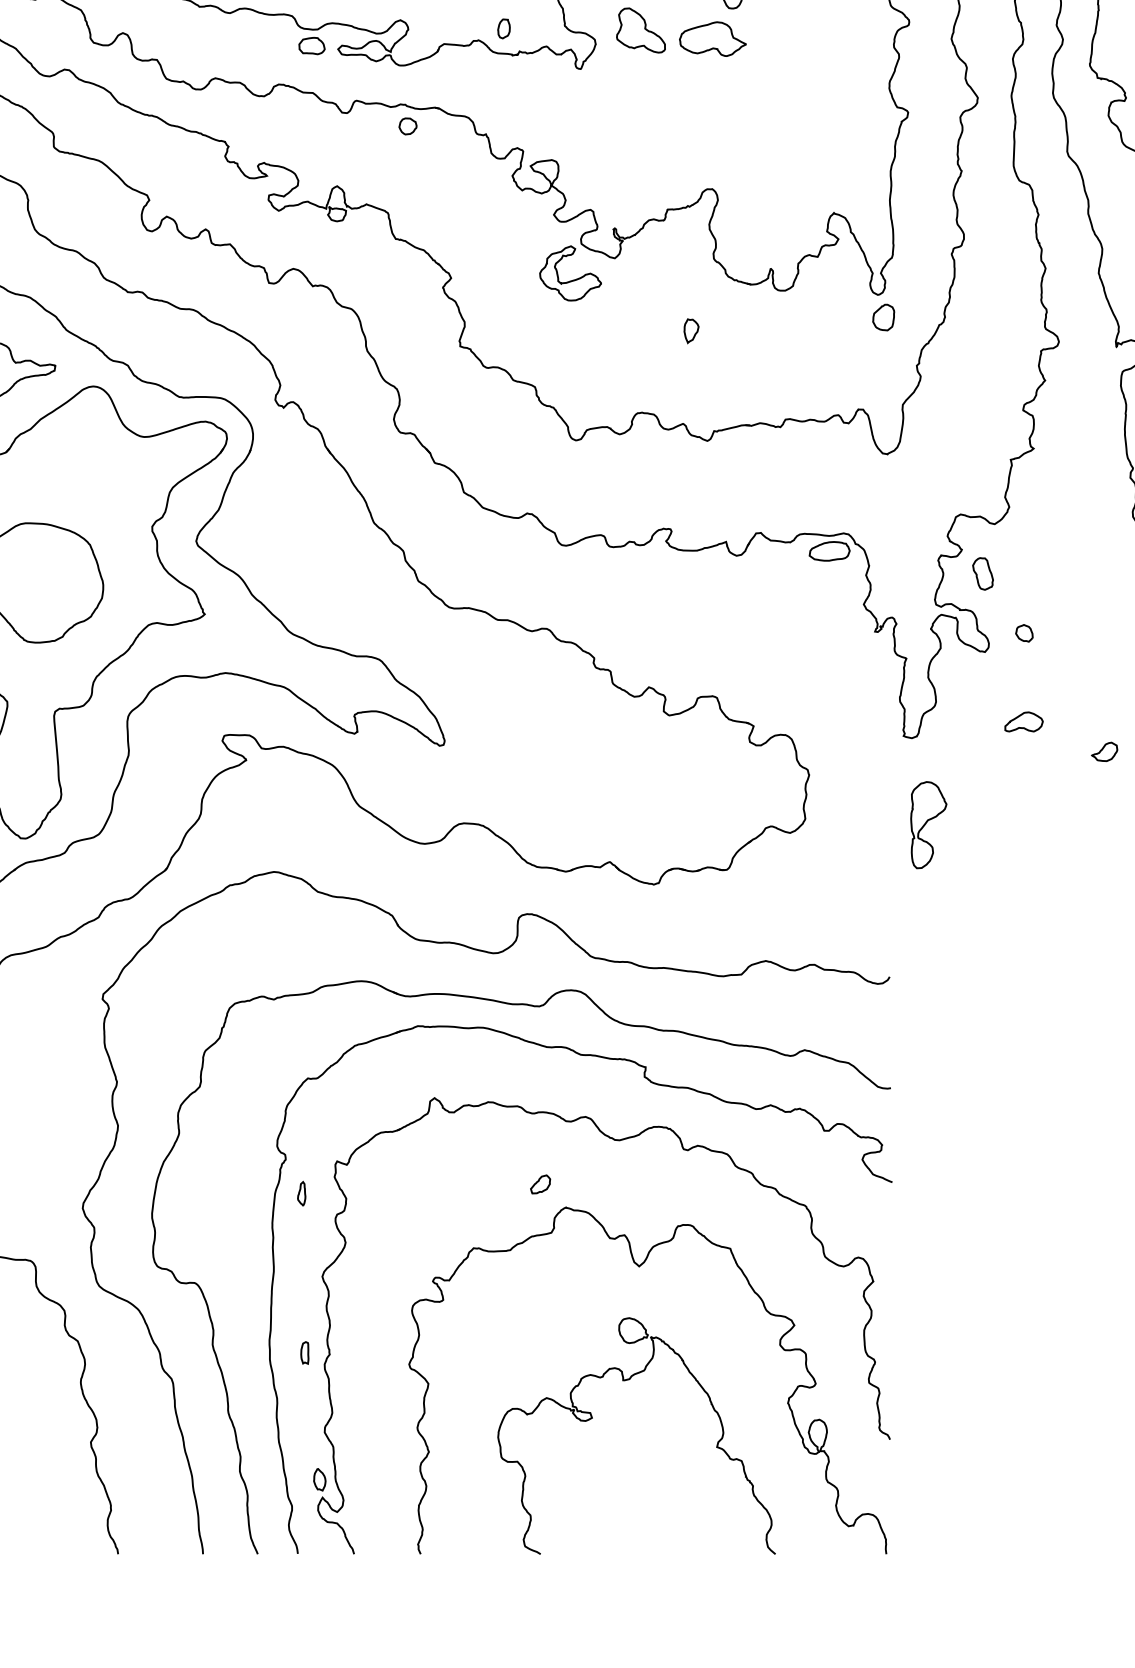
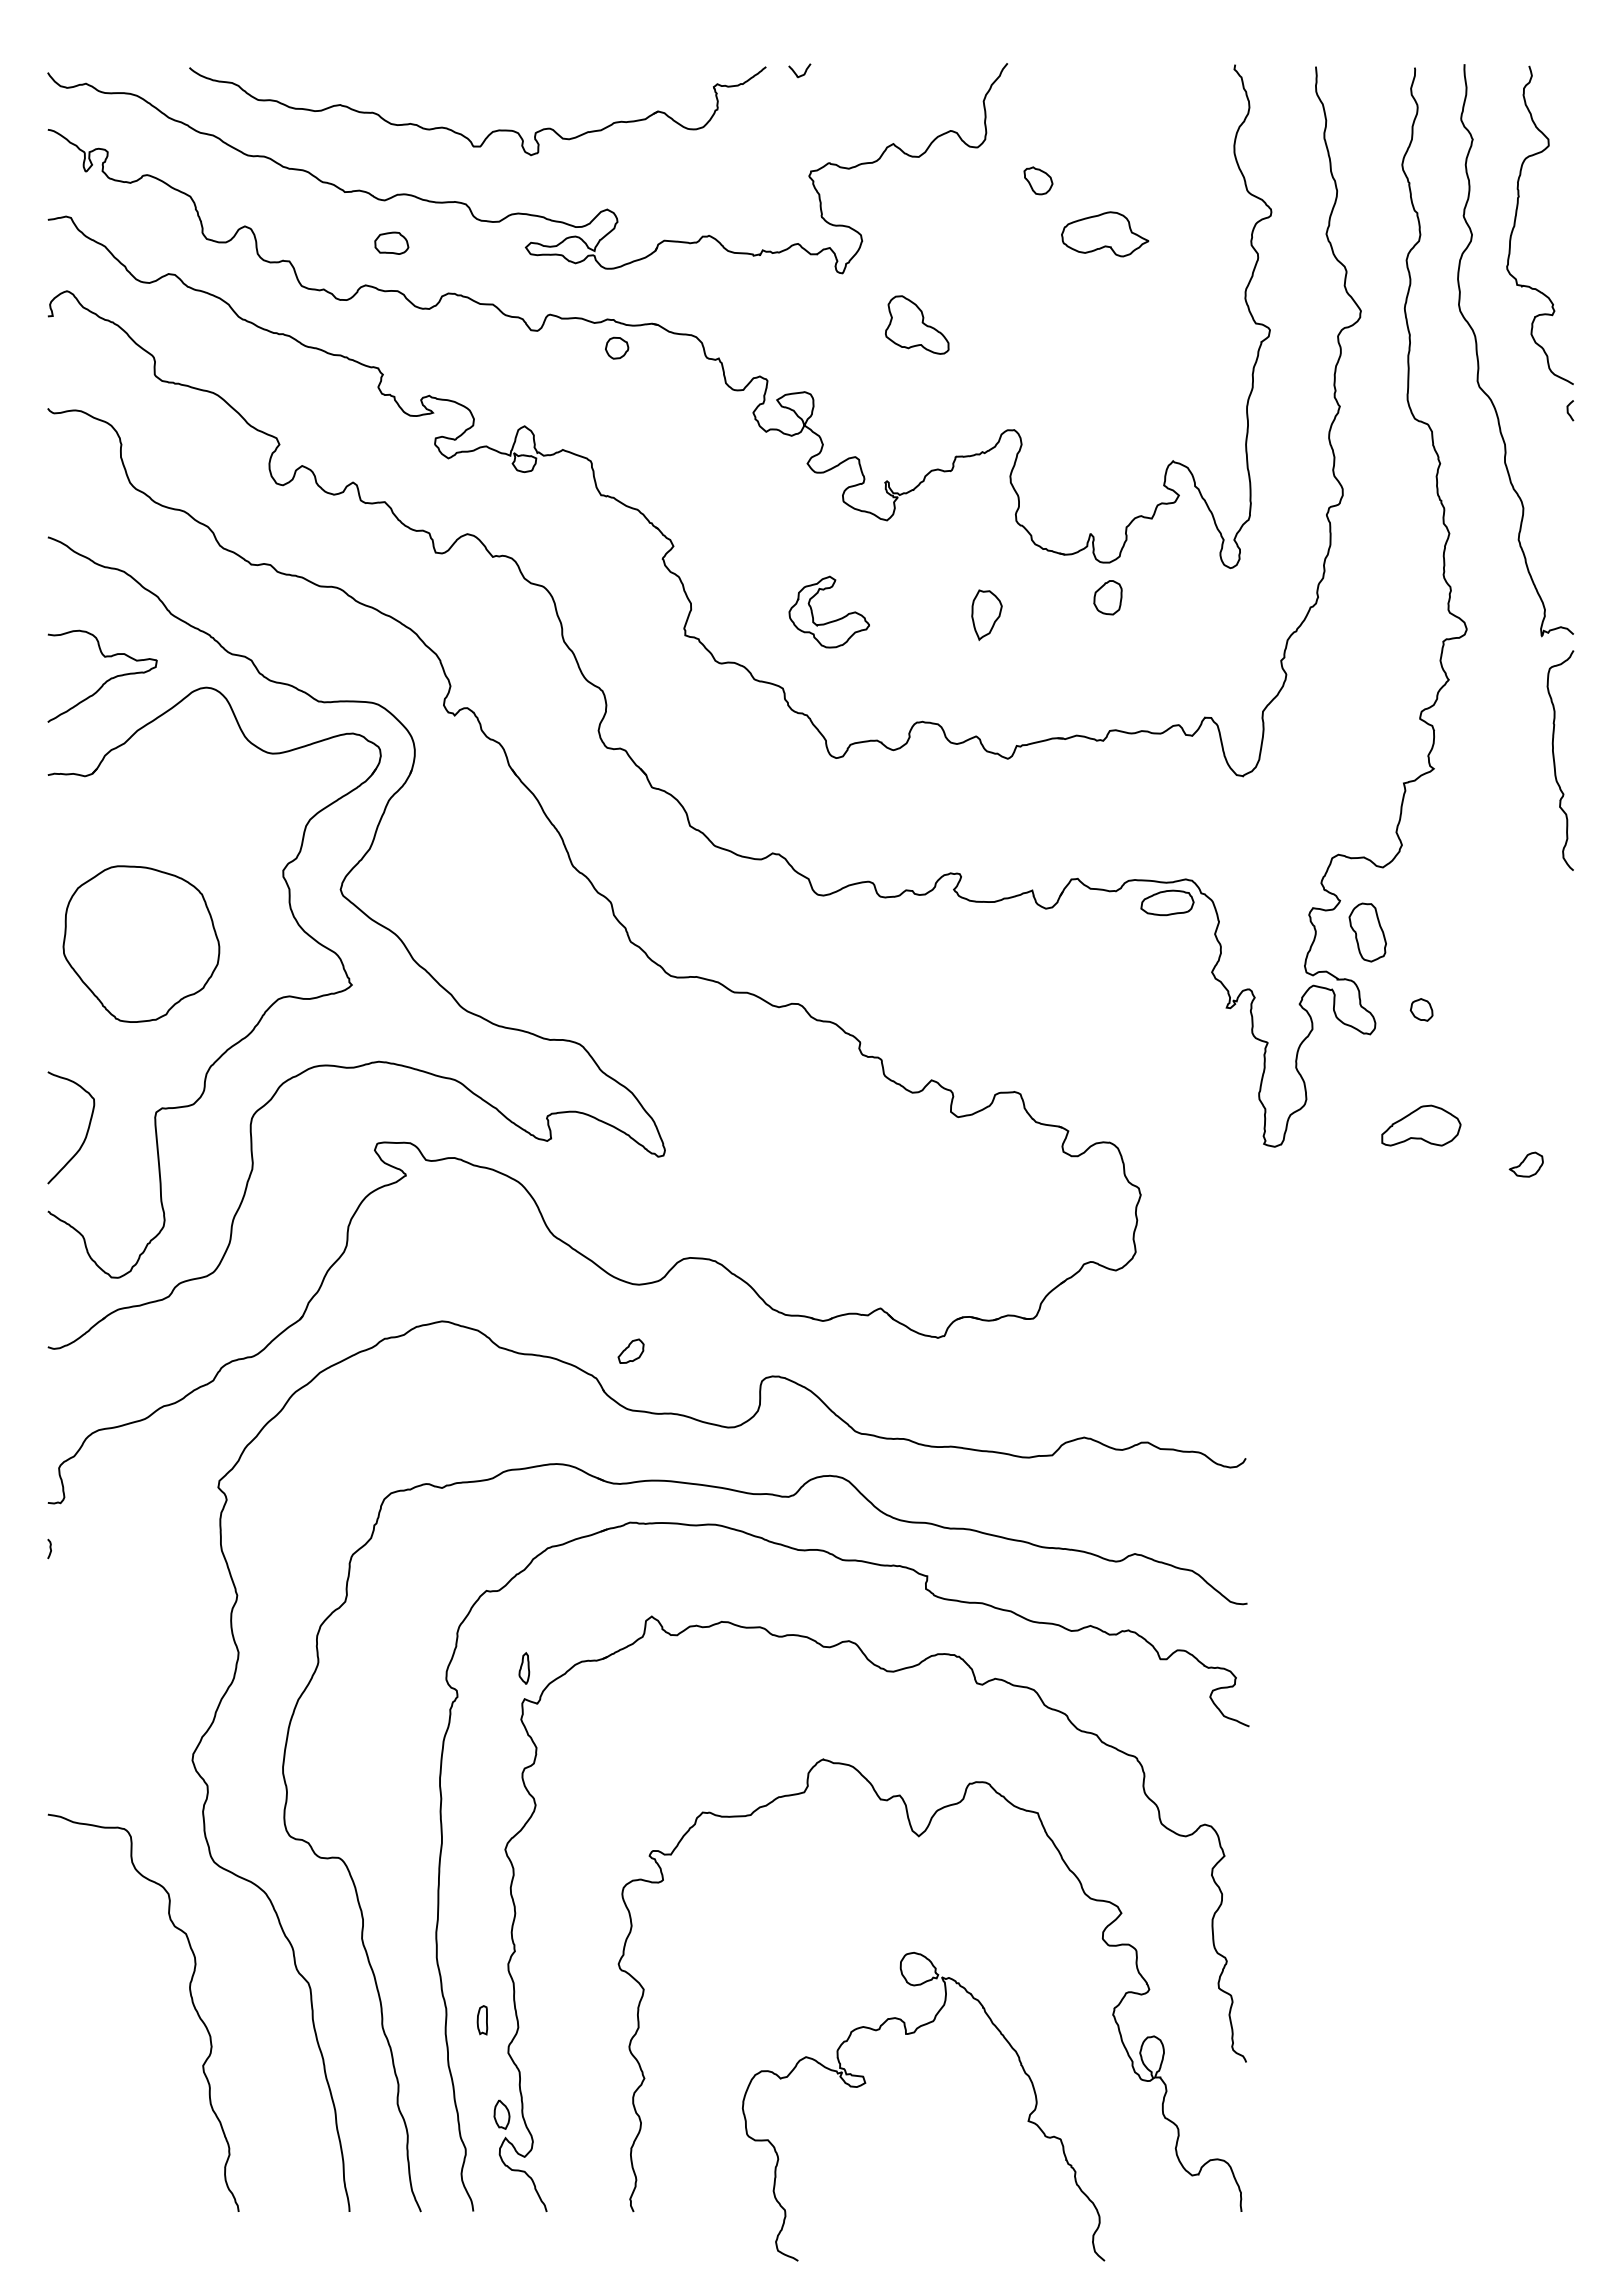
part: (504, 28) -> (742, 220), removed
part: (641, 30) -> (917, 324), moved
part: (713, 39) -> (1105, 234), moved
part: (311, 45) -> (391, 242), moved
part: (573, 279) -> (832, 620), moved
part: (883, 317) -> (1107, 597), moved
part: (691, 331) -> (987, 615), size x1.6
part: (982, 573) -> (1367, 931), size x1.4
part: (1023, 721) -> (1420, 1125), size x1.6
part: (928, 825) -> (1296, 1260), removed
part: (540, 1183) -> (630, 1350), moved
part: (301, 1193) -> (524, 1668), moved
part: (304, 1353) -> (482, 2020), moved
part: (592, 1418) -> (866, 2083), moved

